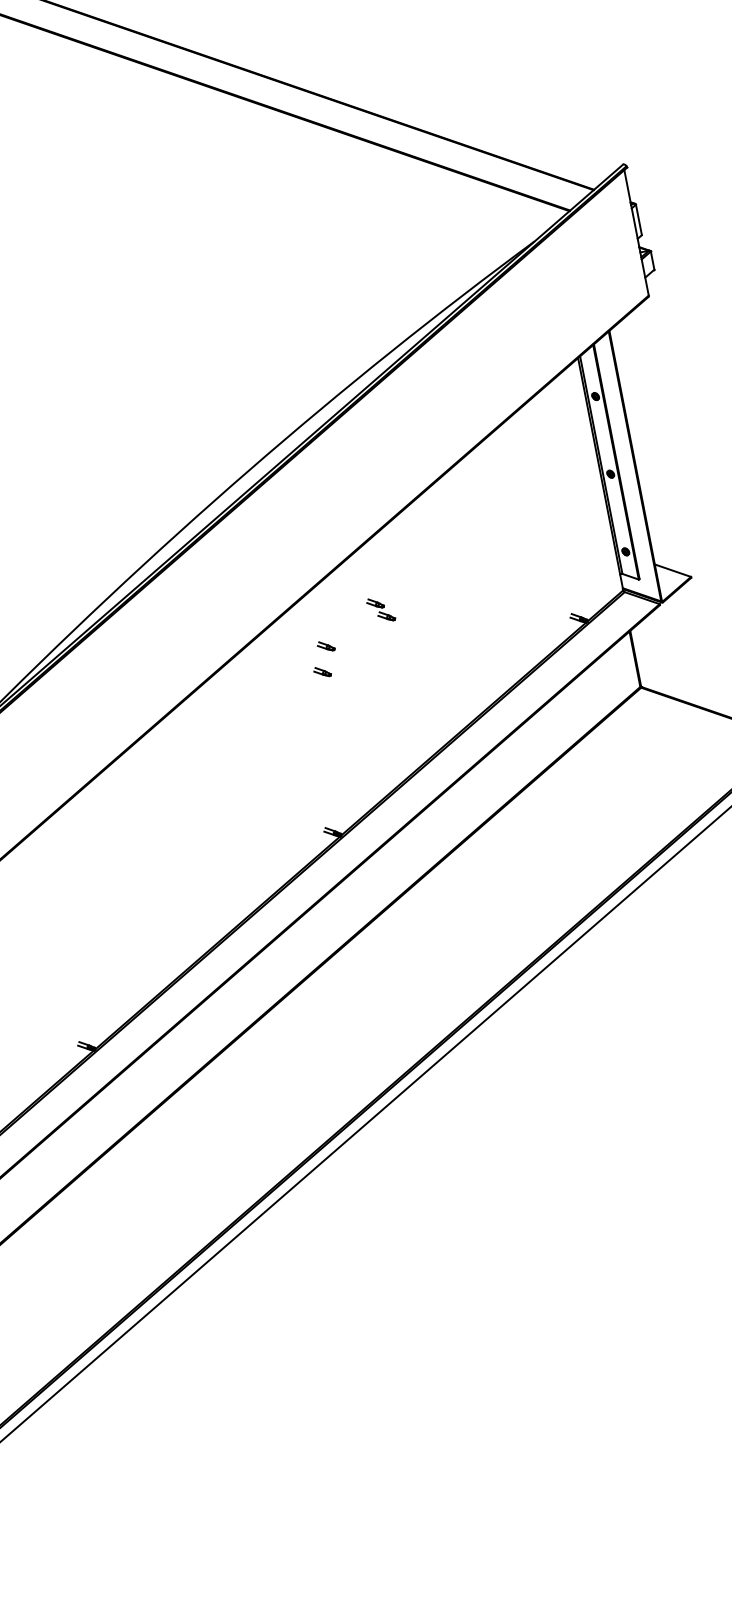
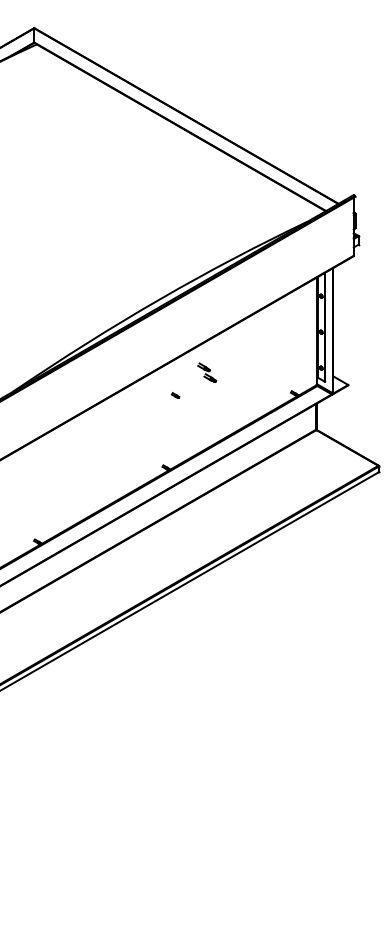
part: (379, 609) -> (206, 372), size x1.6
part: (325, 644) -> (179, 383), removed

